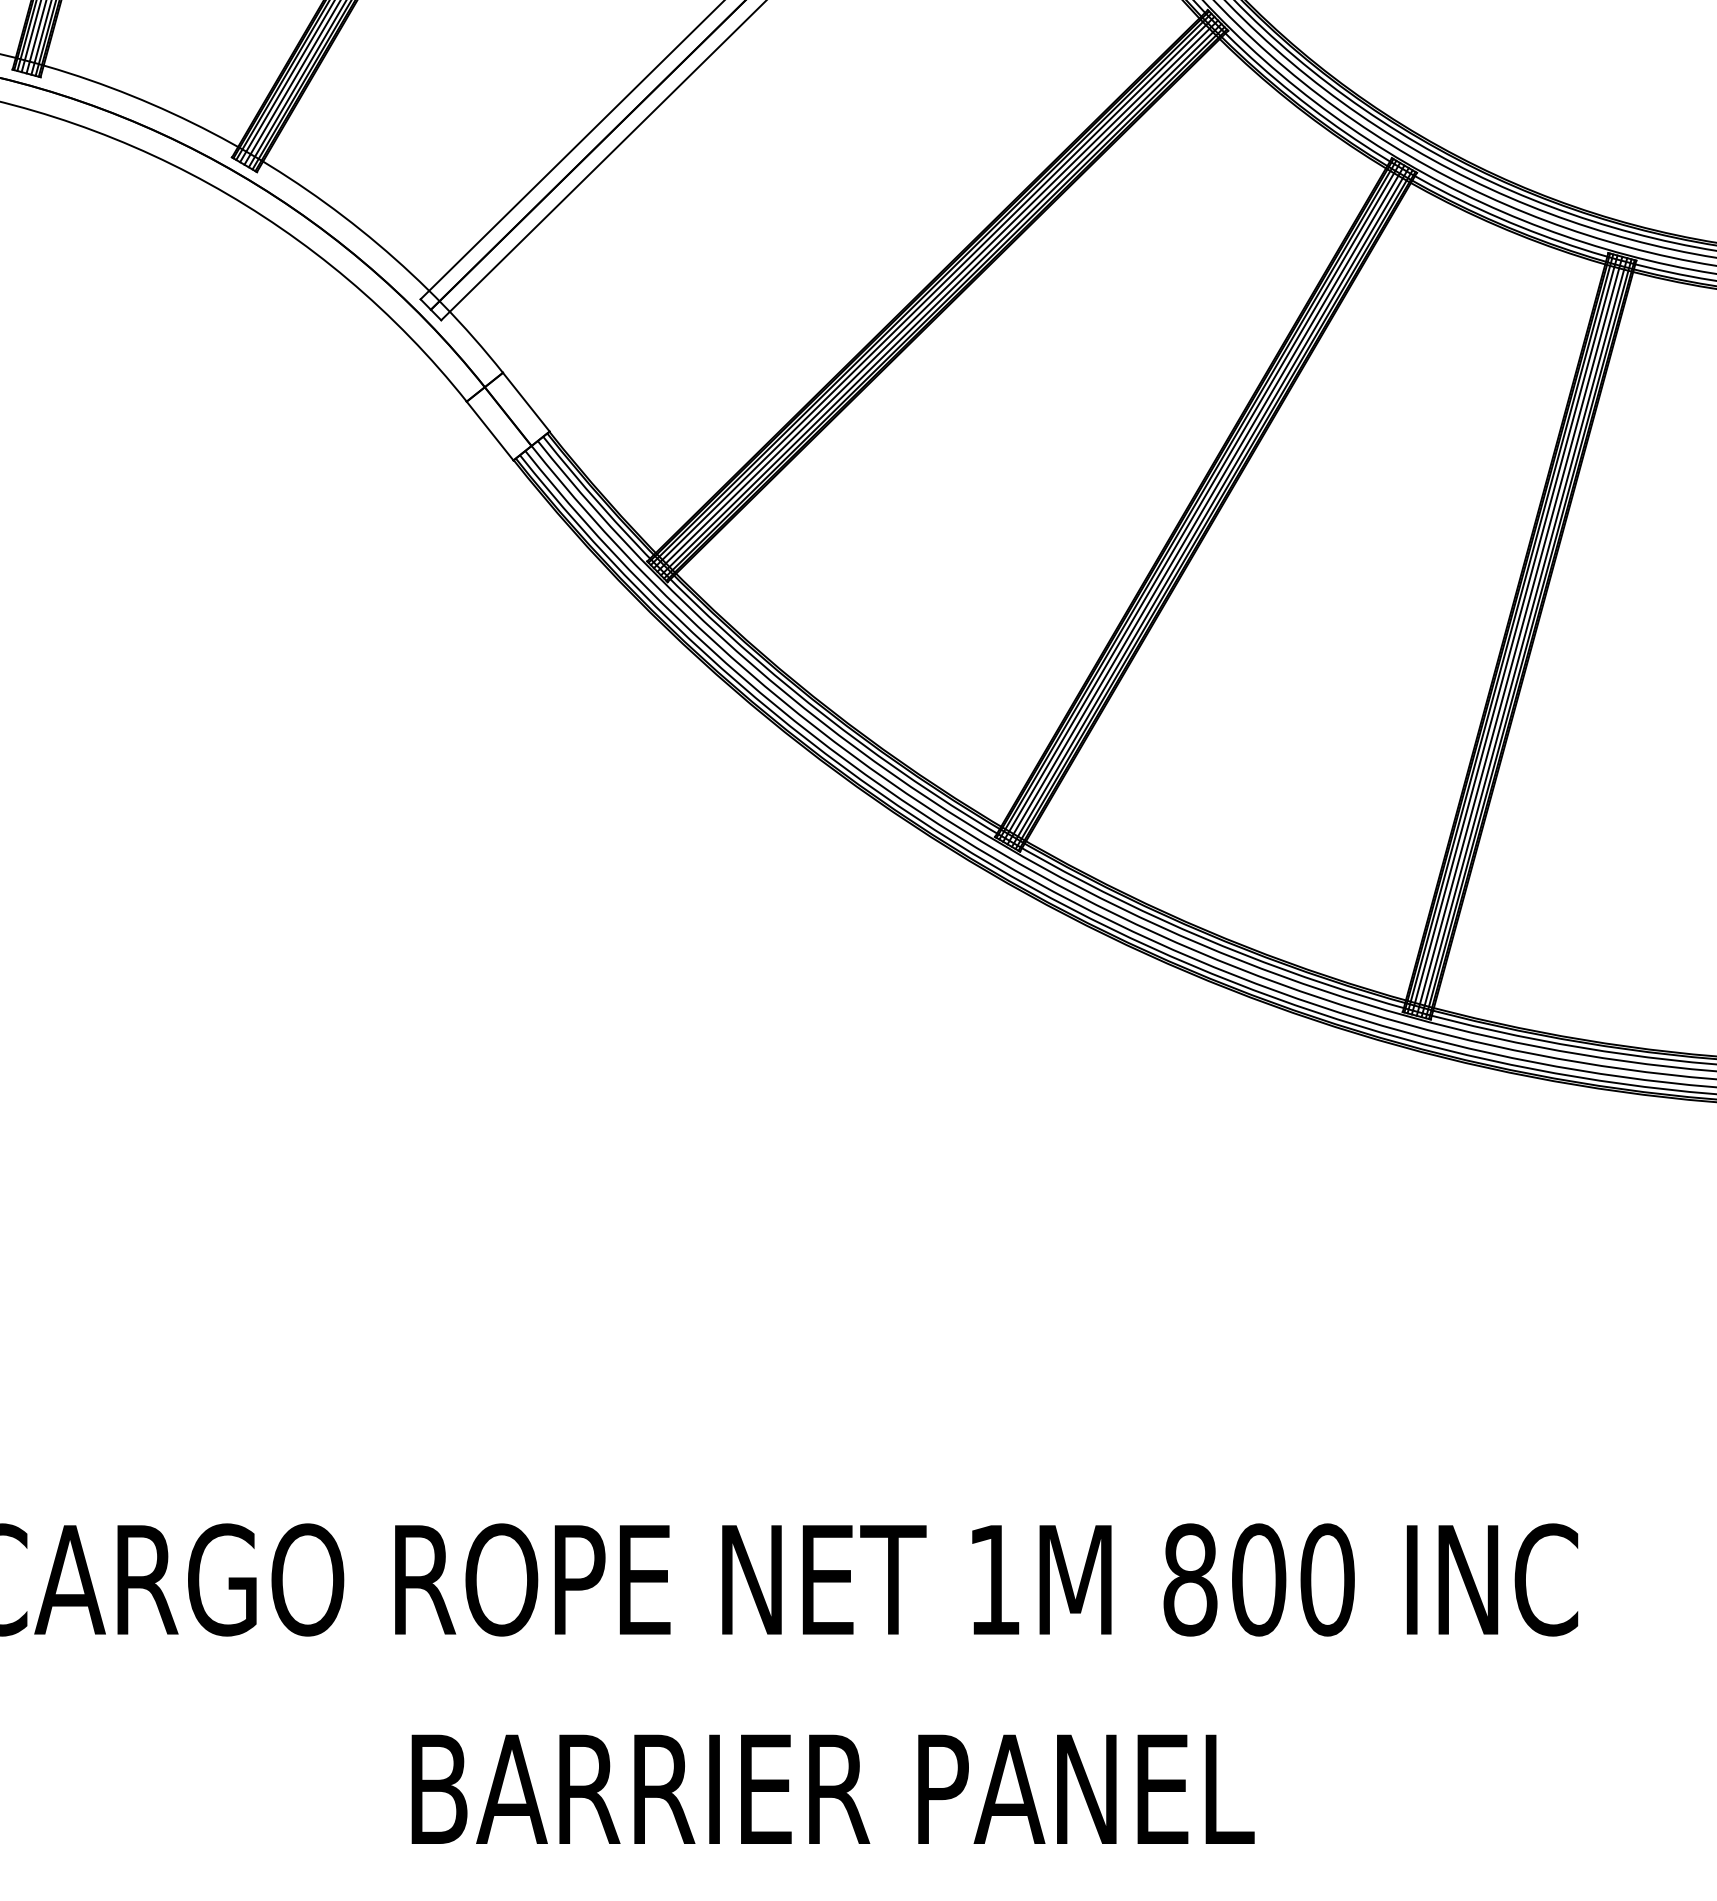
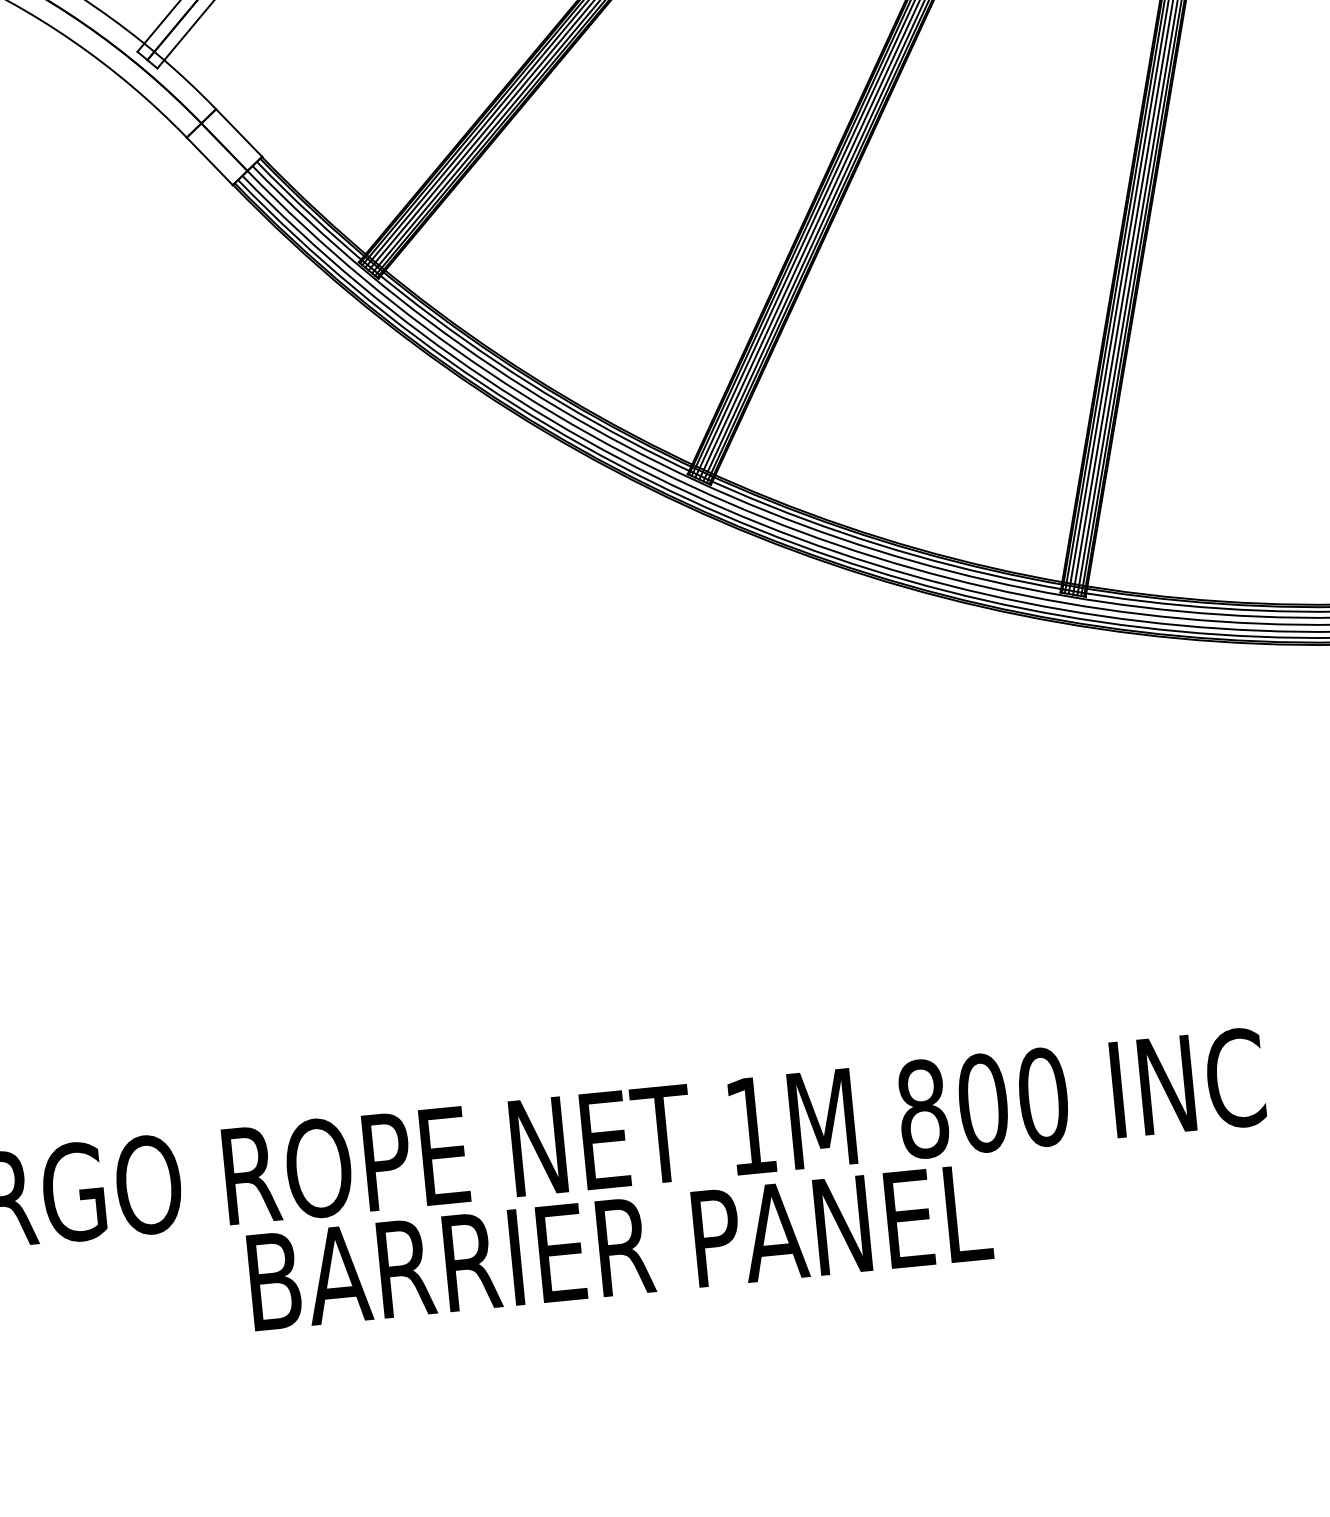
text: (832, 1788) -> (619, 1246), moved

